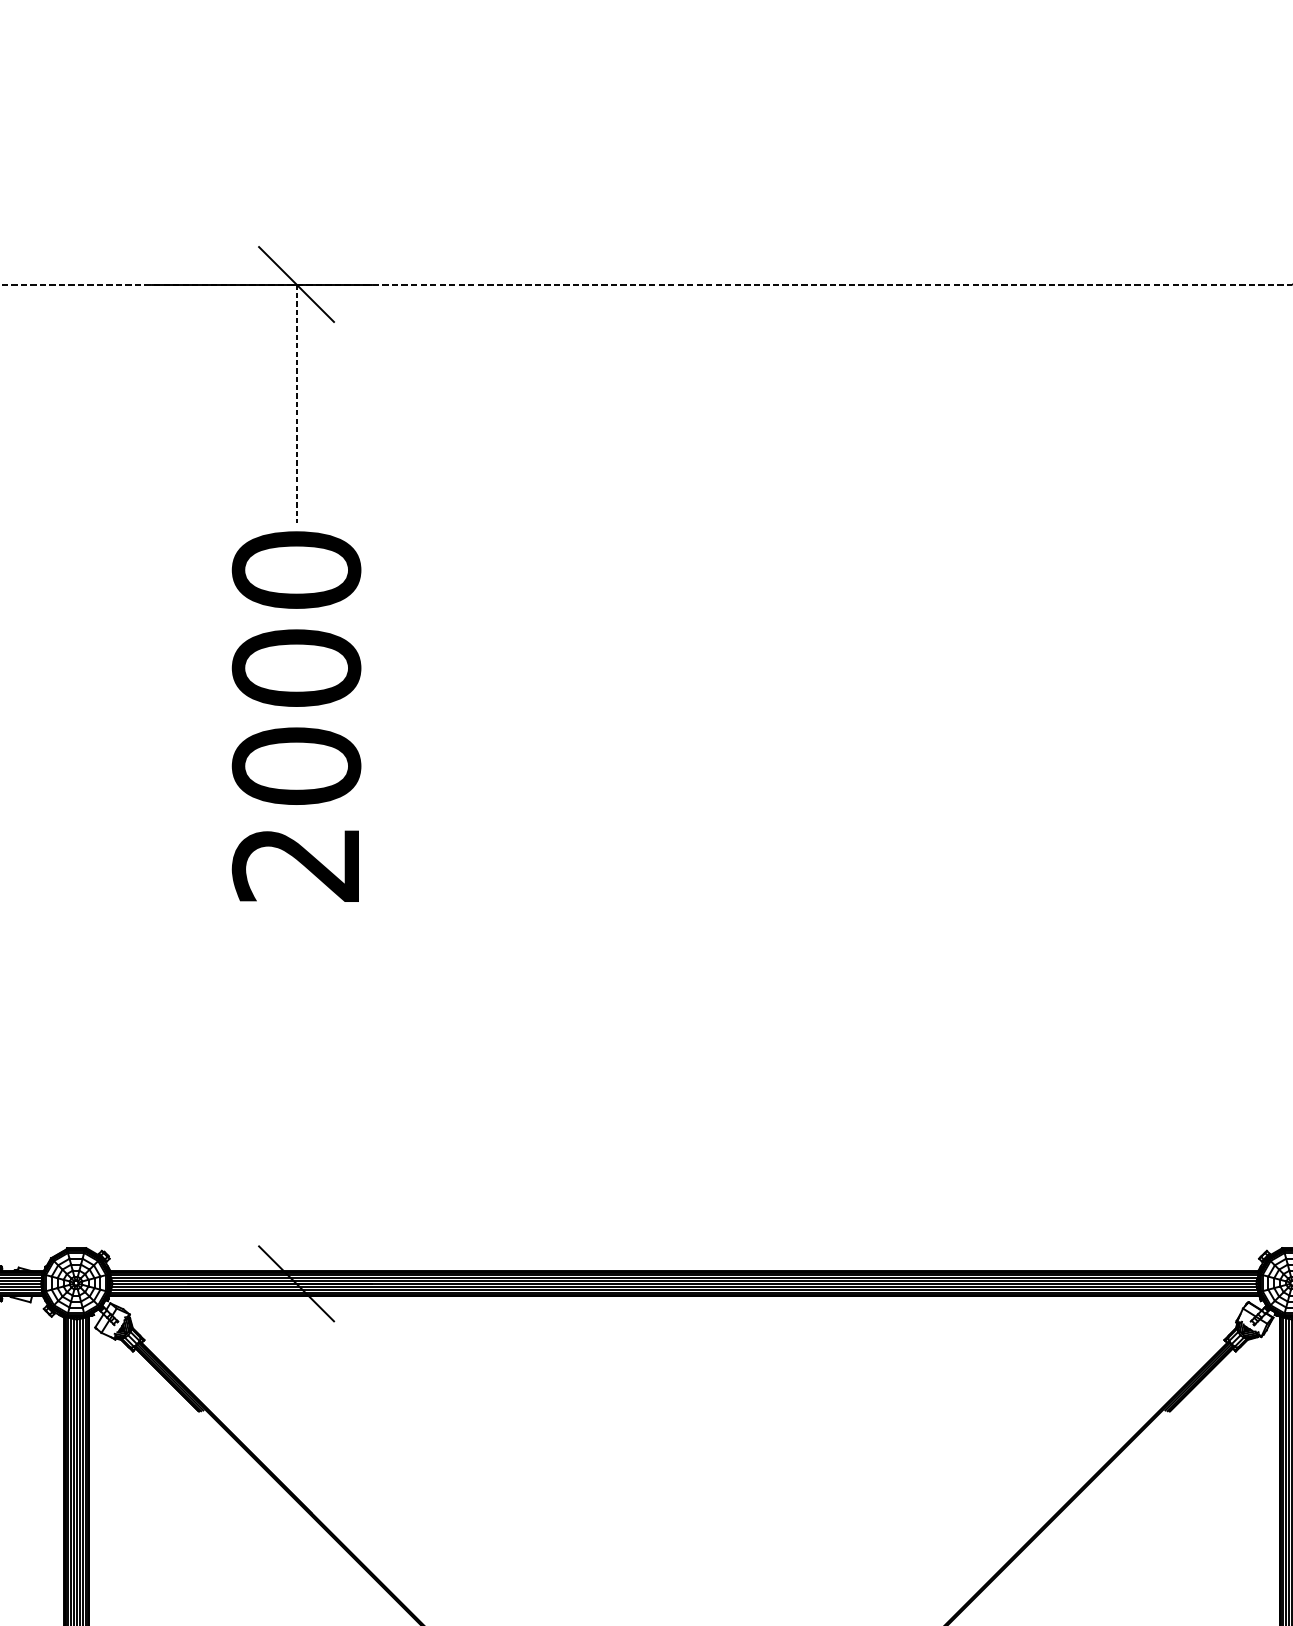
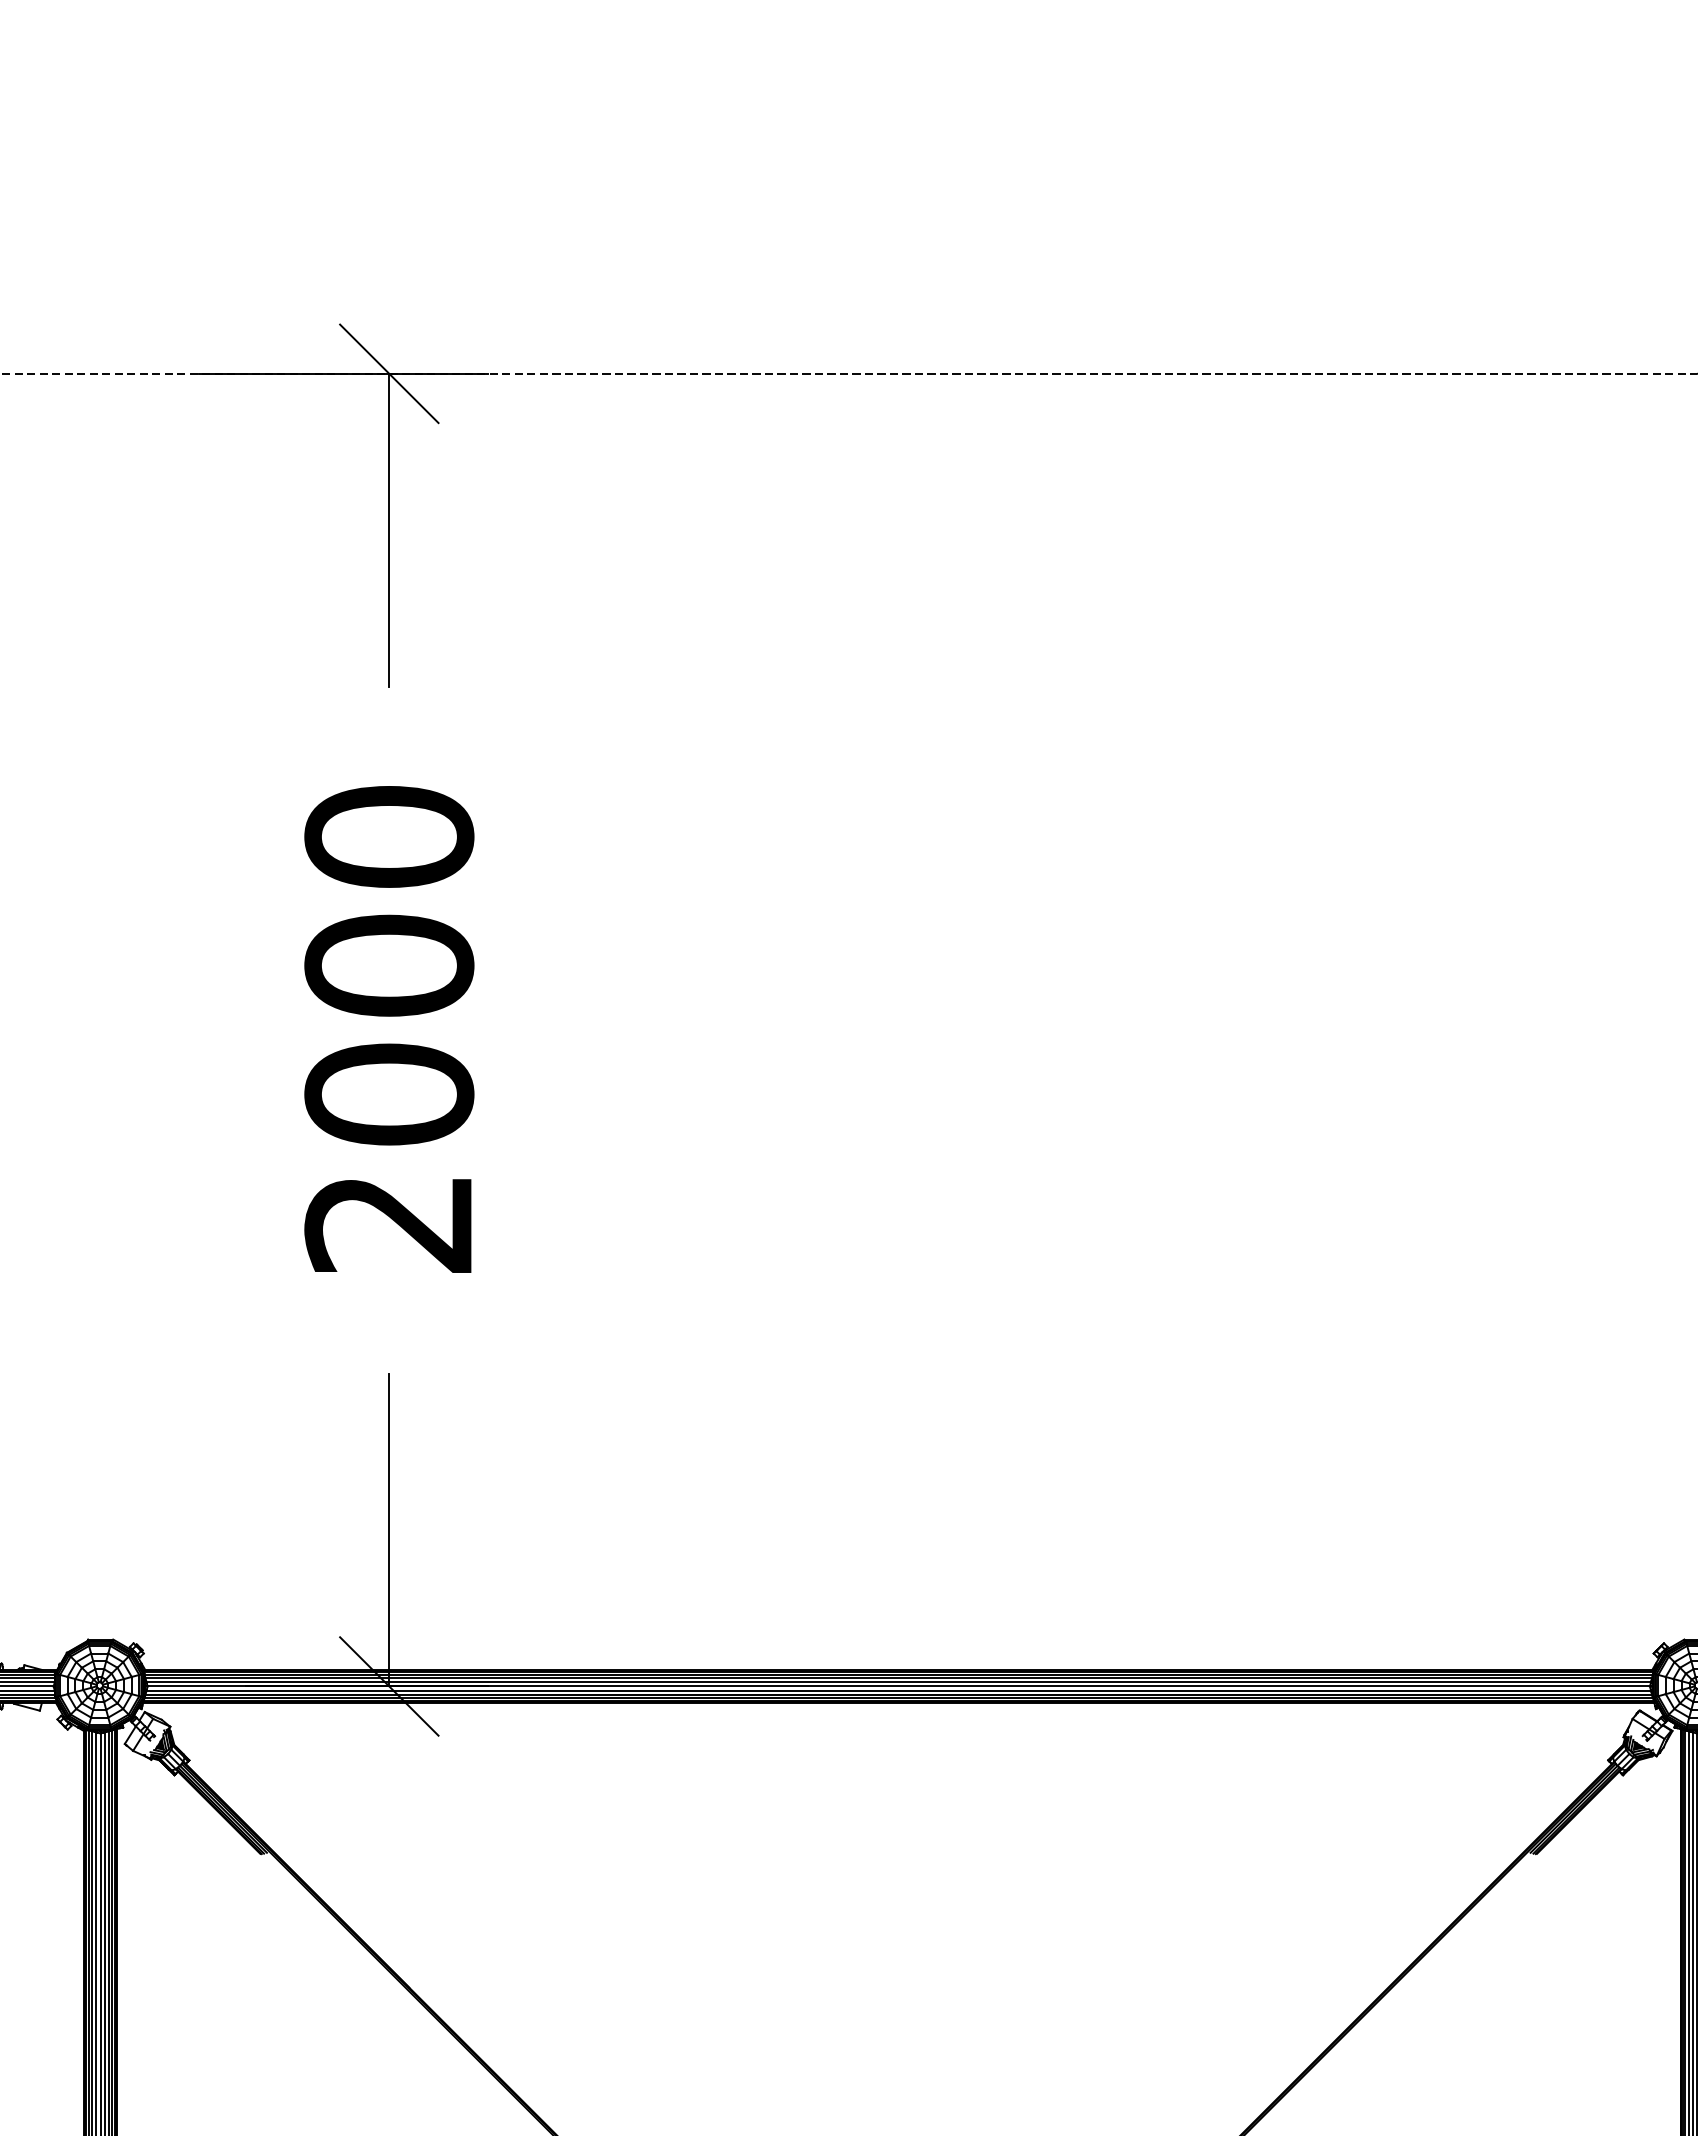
line: (296, 403) -> (389, 530), dashed -> solid
text: (296, 716) -> (389, 1029), moved
line: (296, 1164) -> (389, 1529), added

